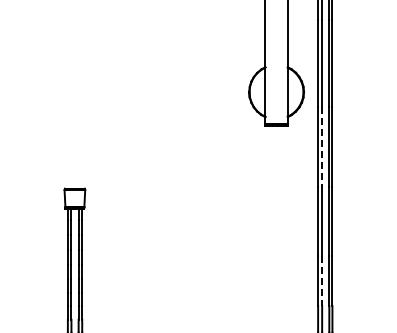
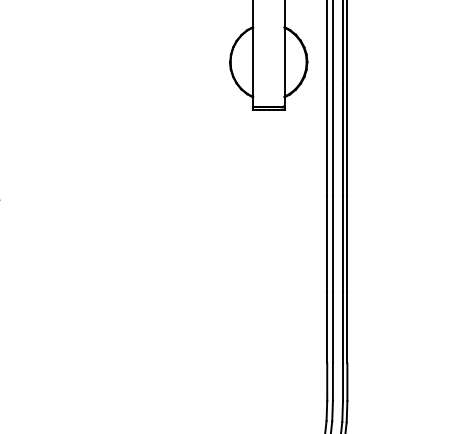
line: (322, 147) -> (333, 140), dashed -> solid
line: (322, 281) -> (333, 328), dashed -> solid

